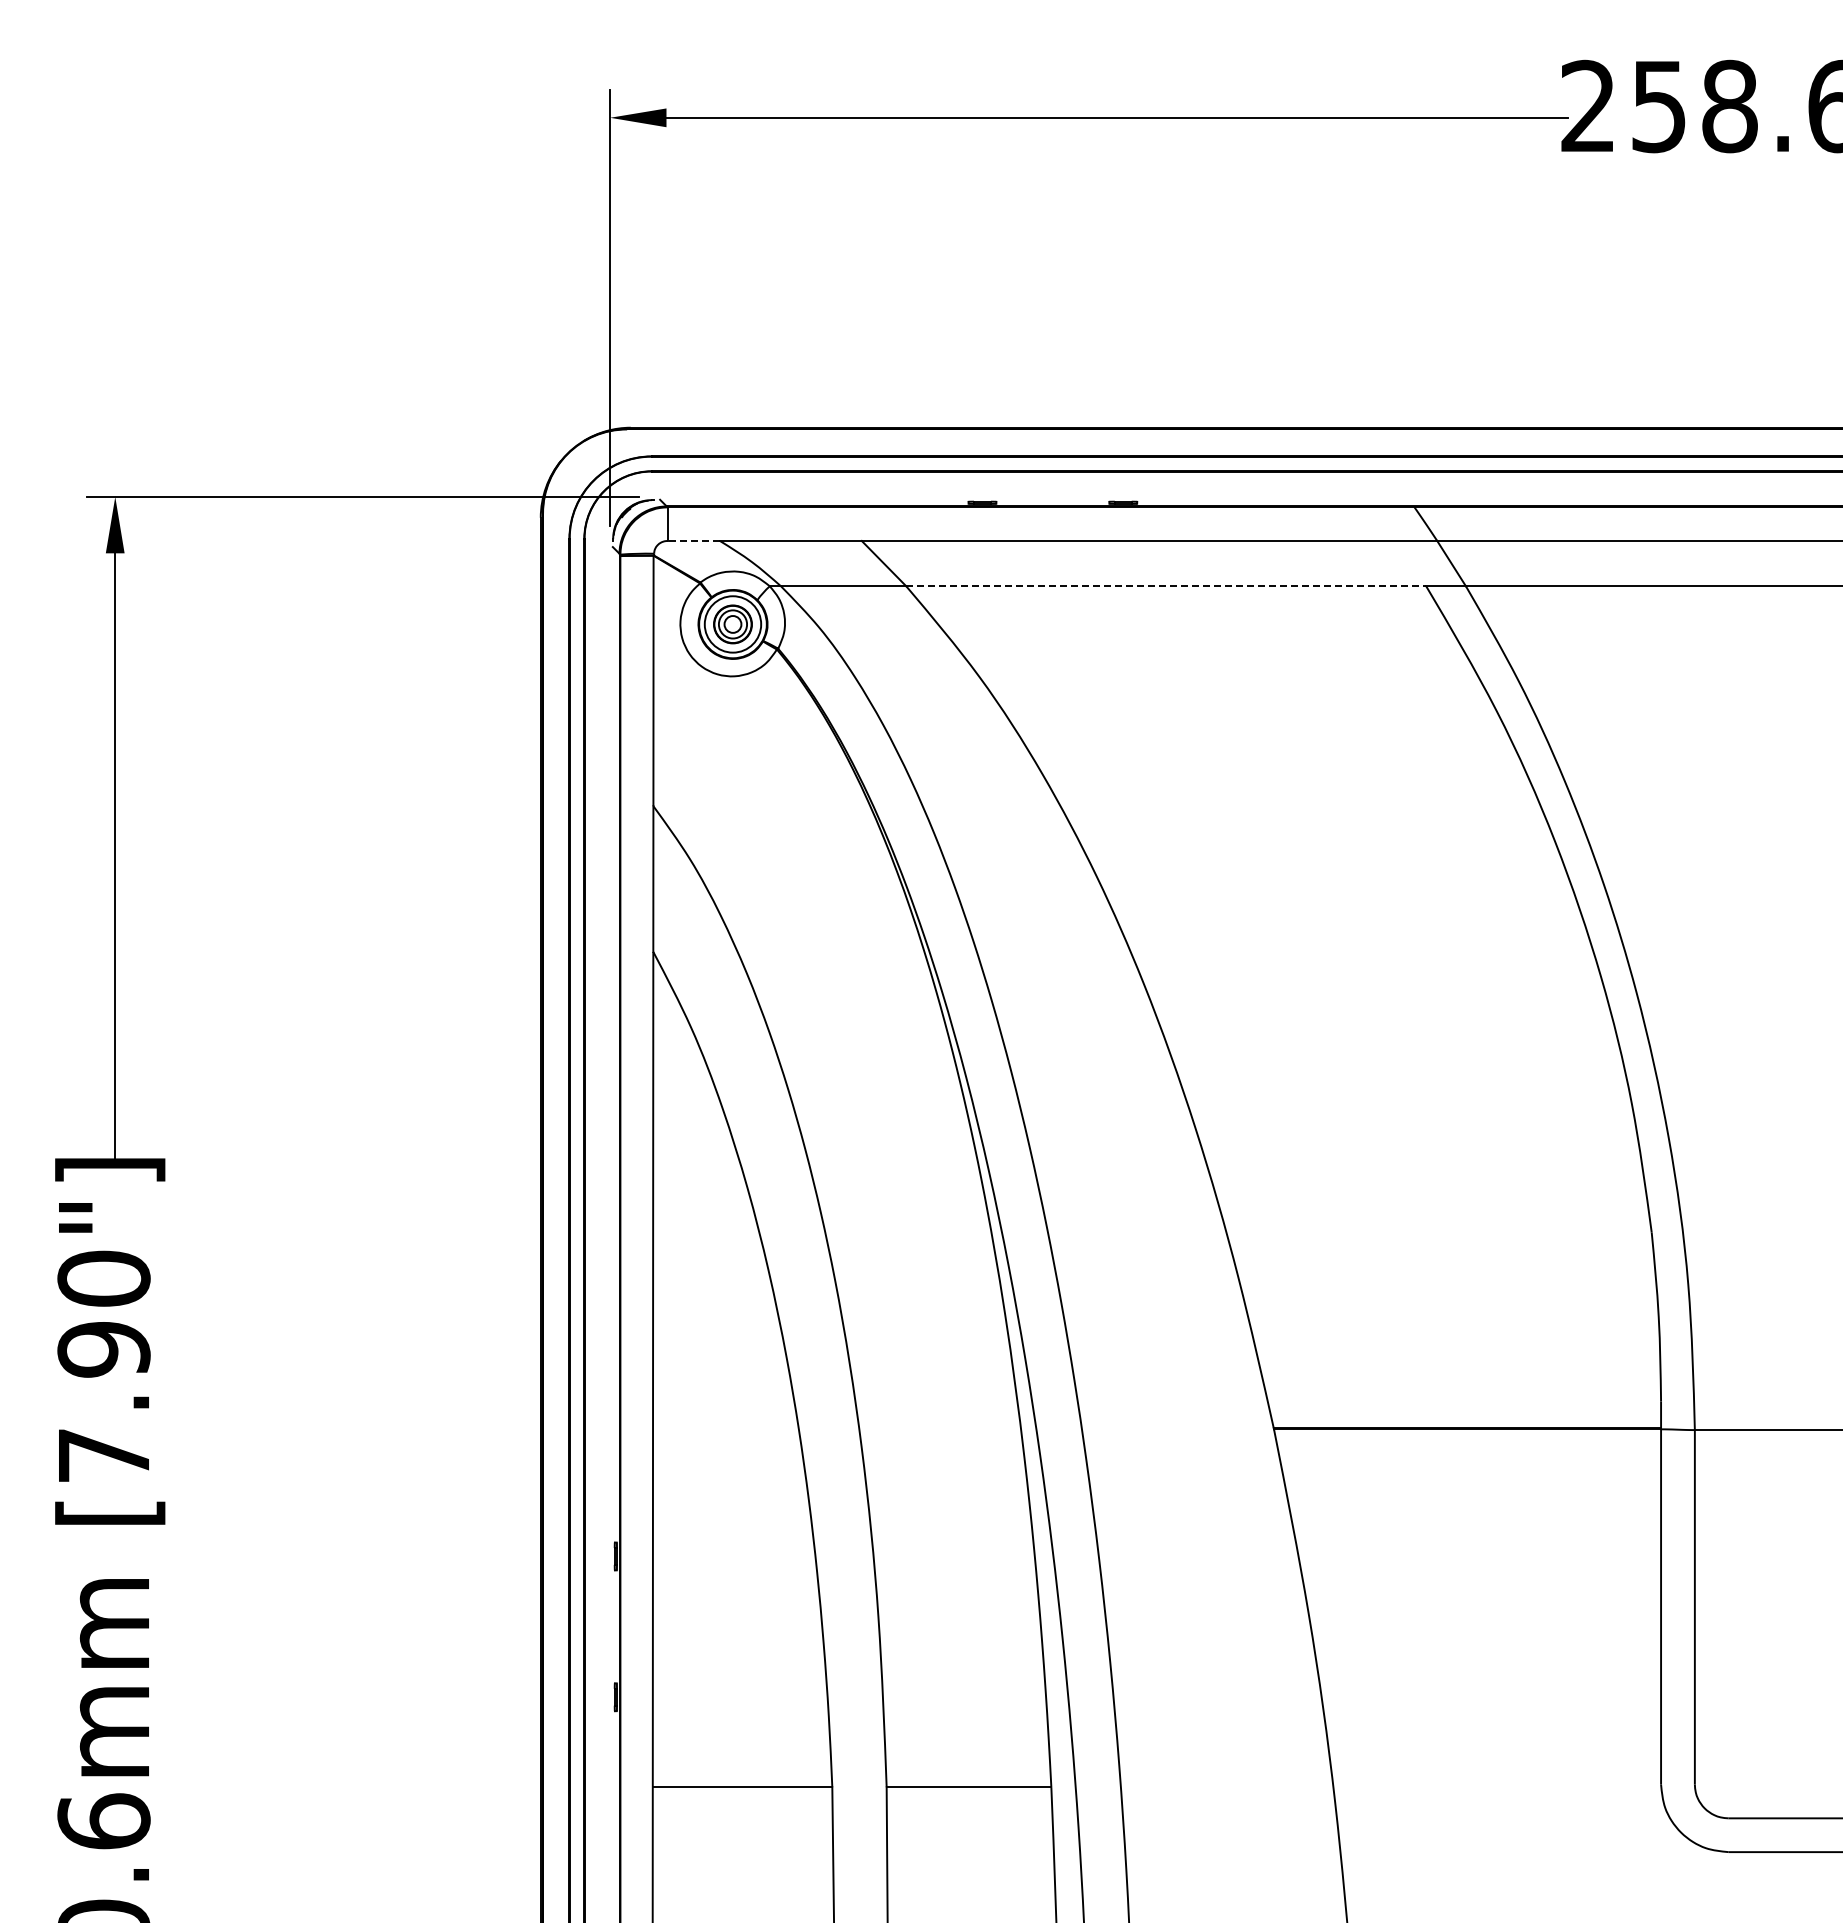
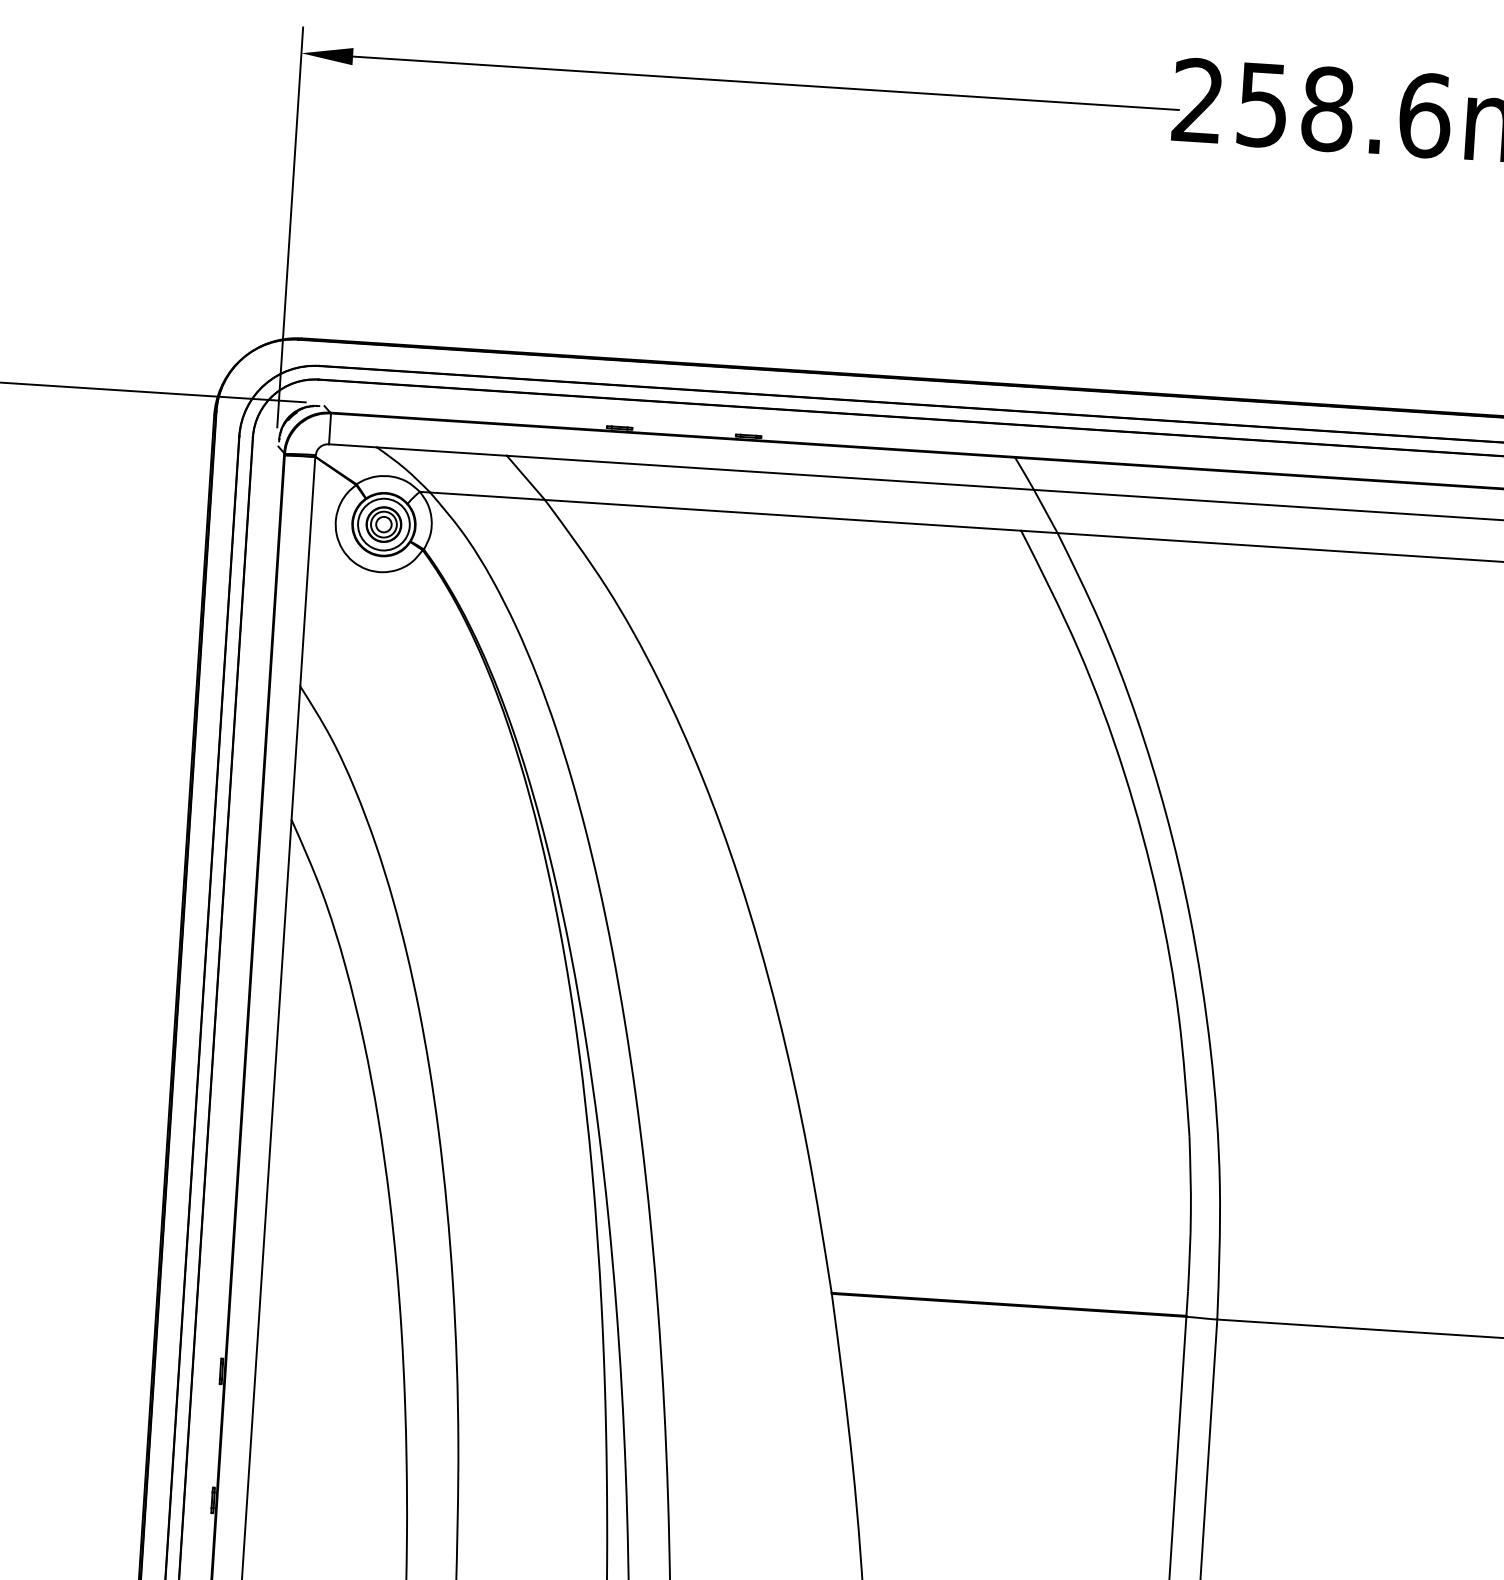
line: (693, 540) -> (352, 445), dashed -> solid
line: (1166, 586) -> (783, 515), dashed -> solid

